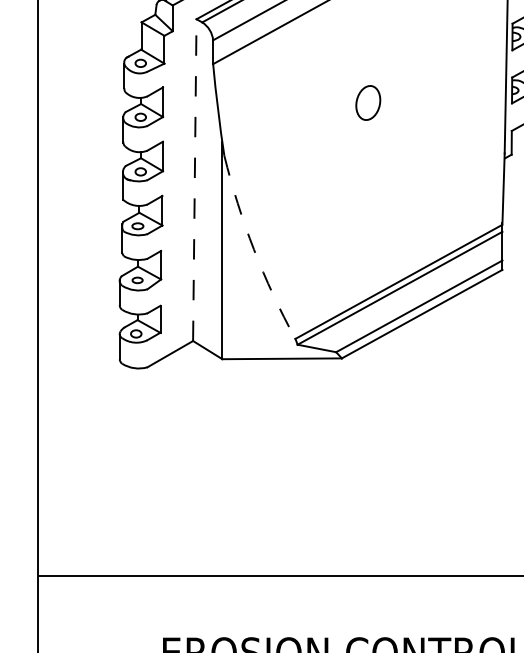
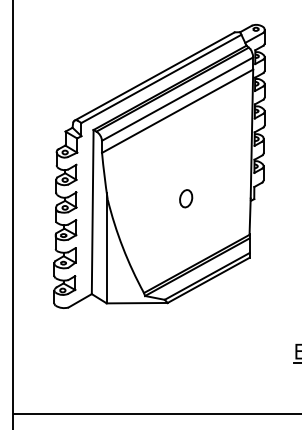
part: (368, 102) -> (186, 198), moved
line: (194, 179) -> (92, 211), dashed -> solid
arc: (253, 249) -> (122, 247), dashed -> solid

